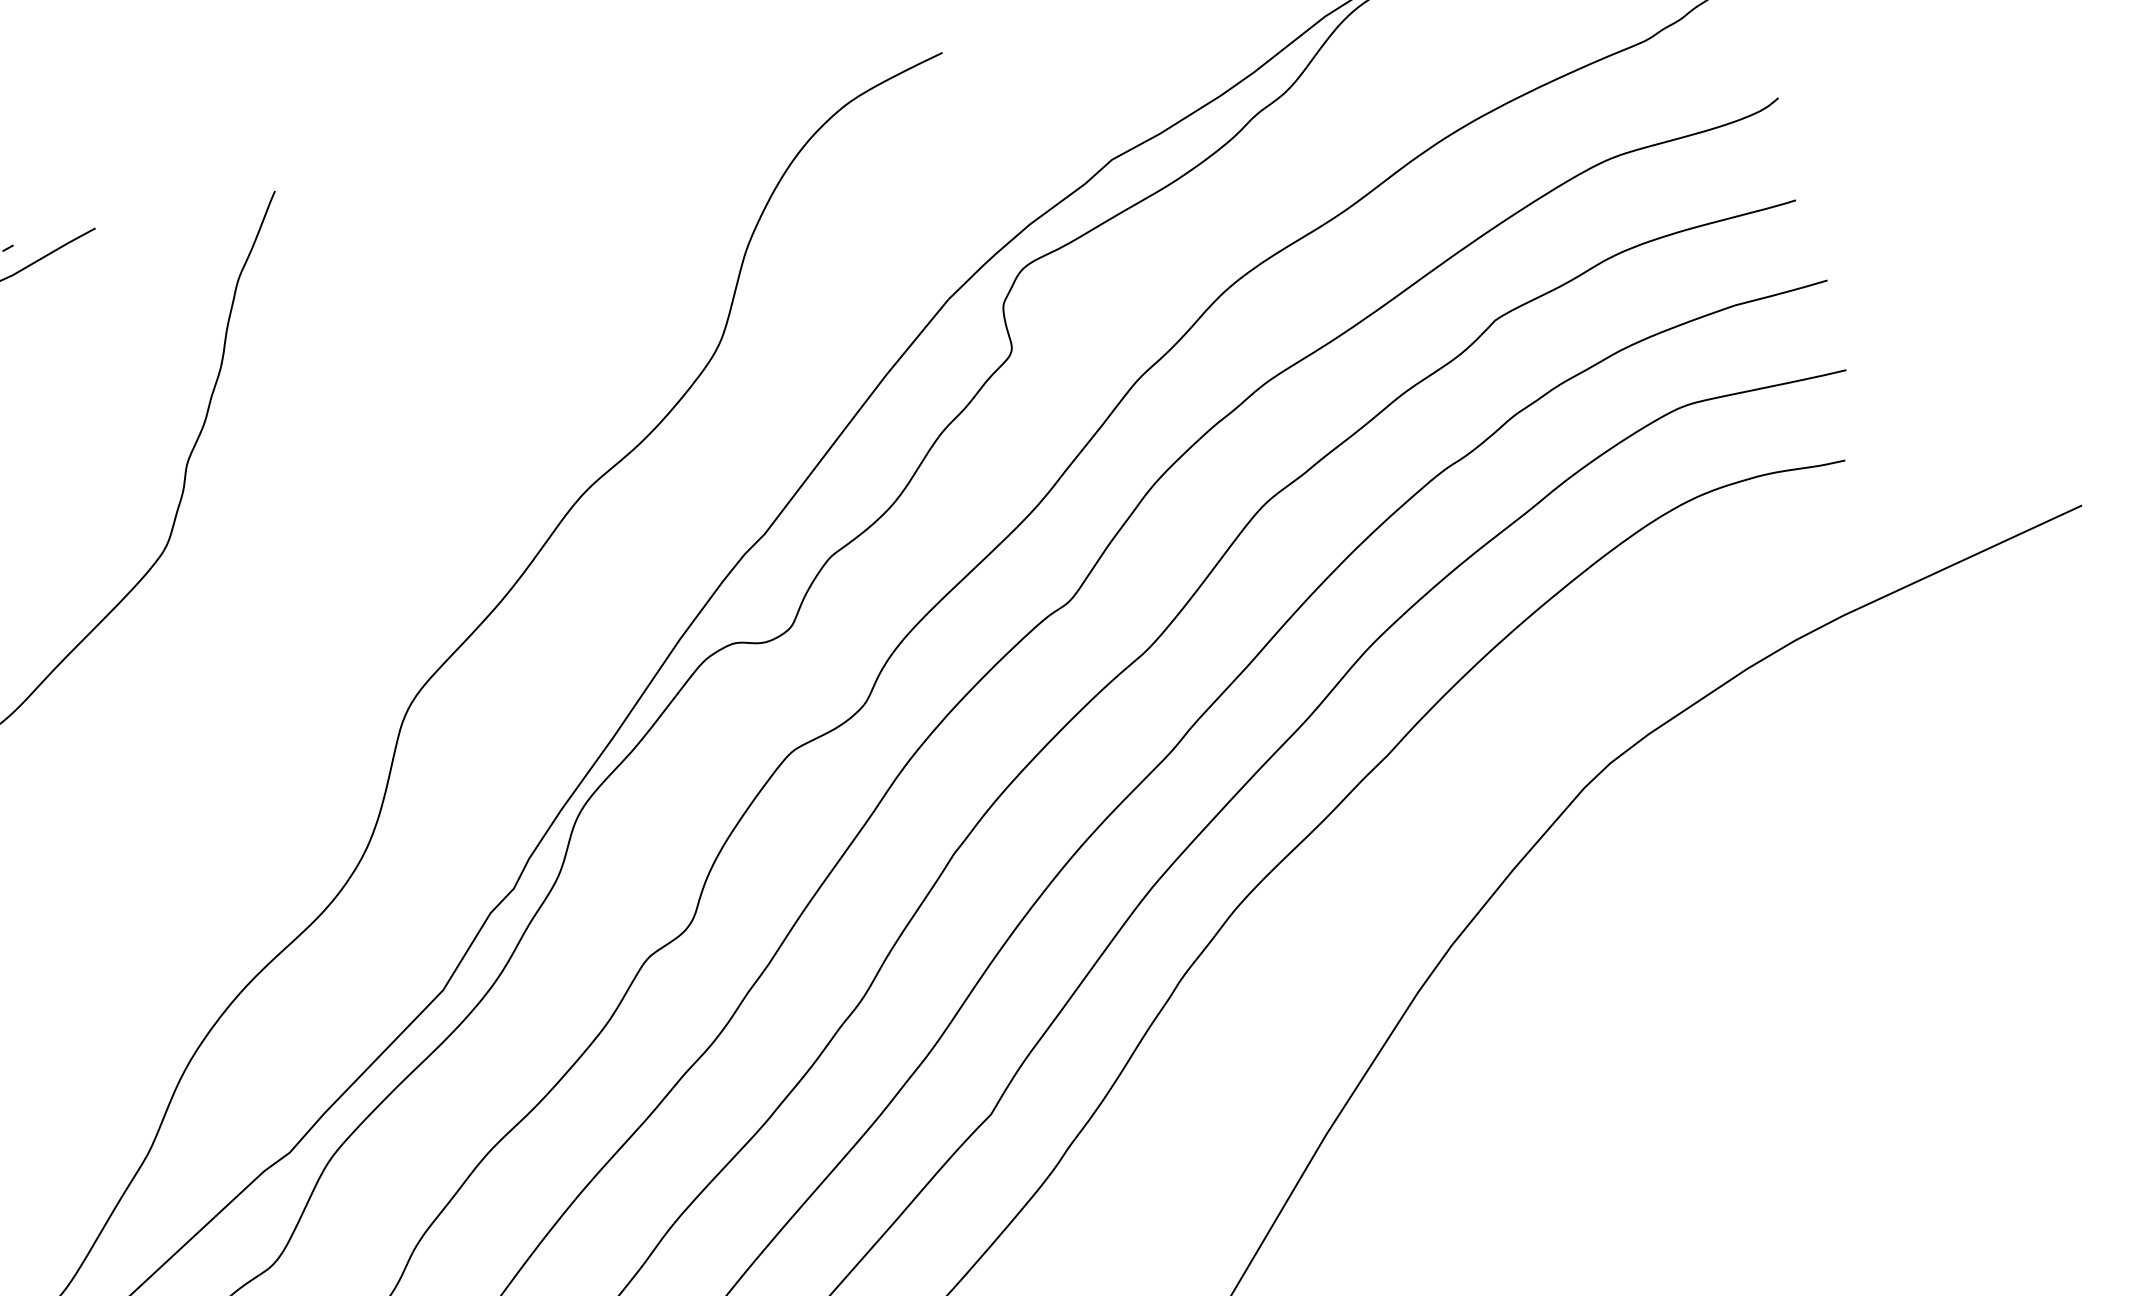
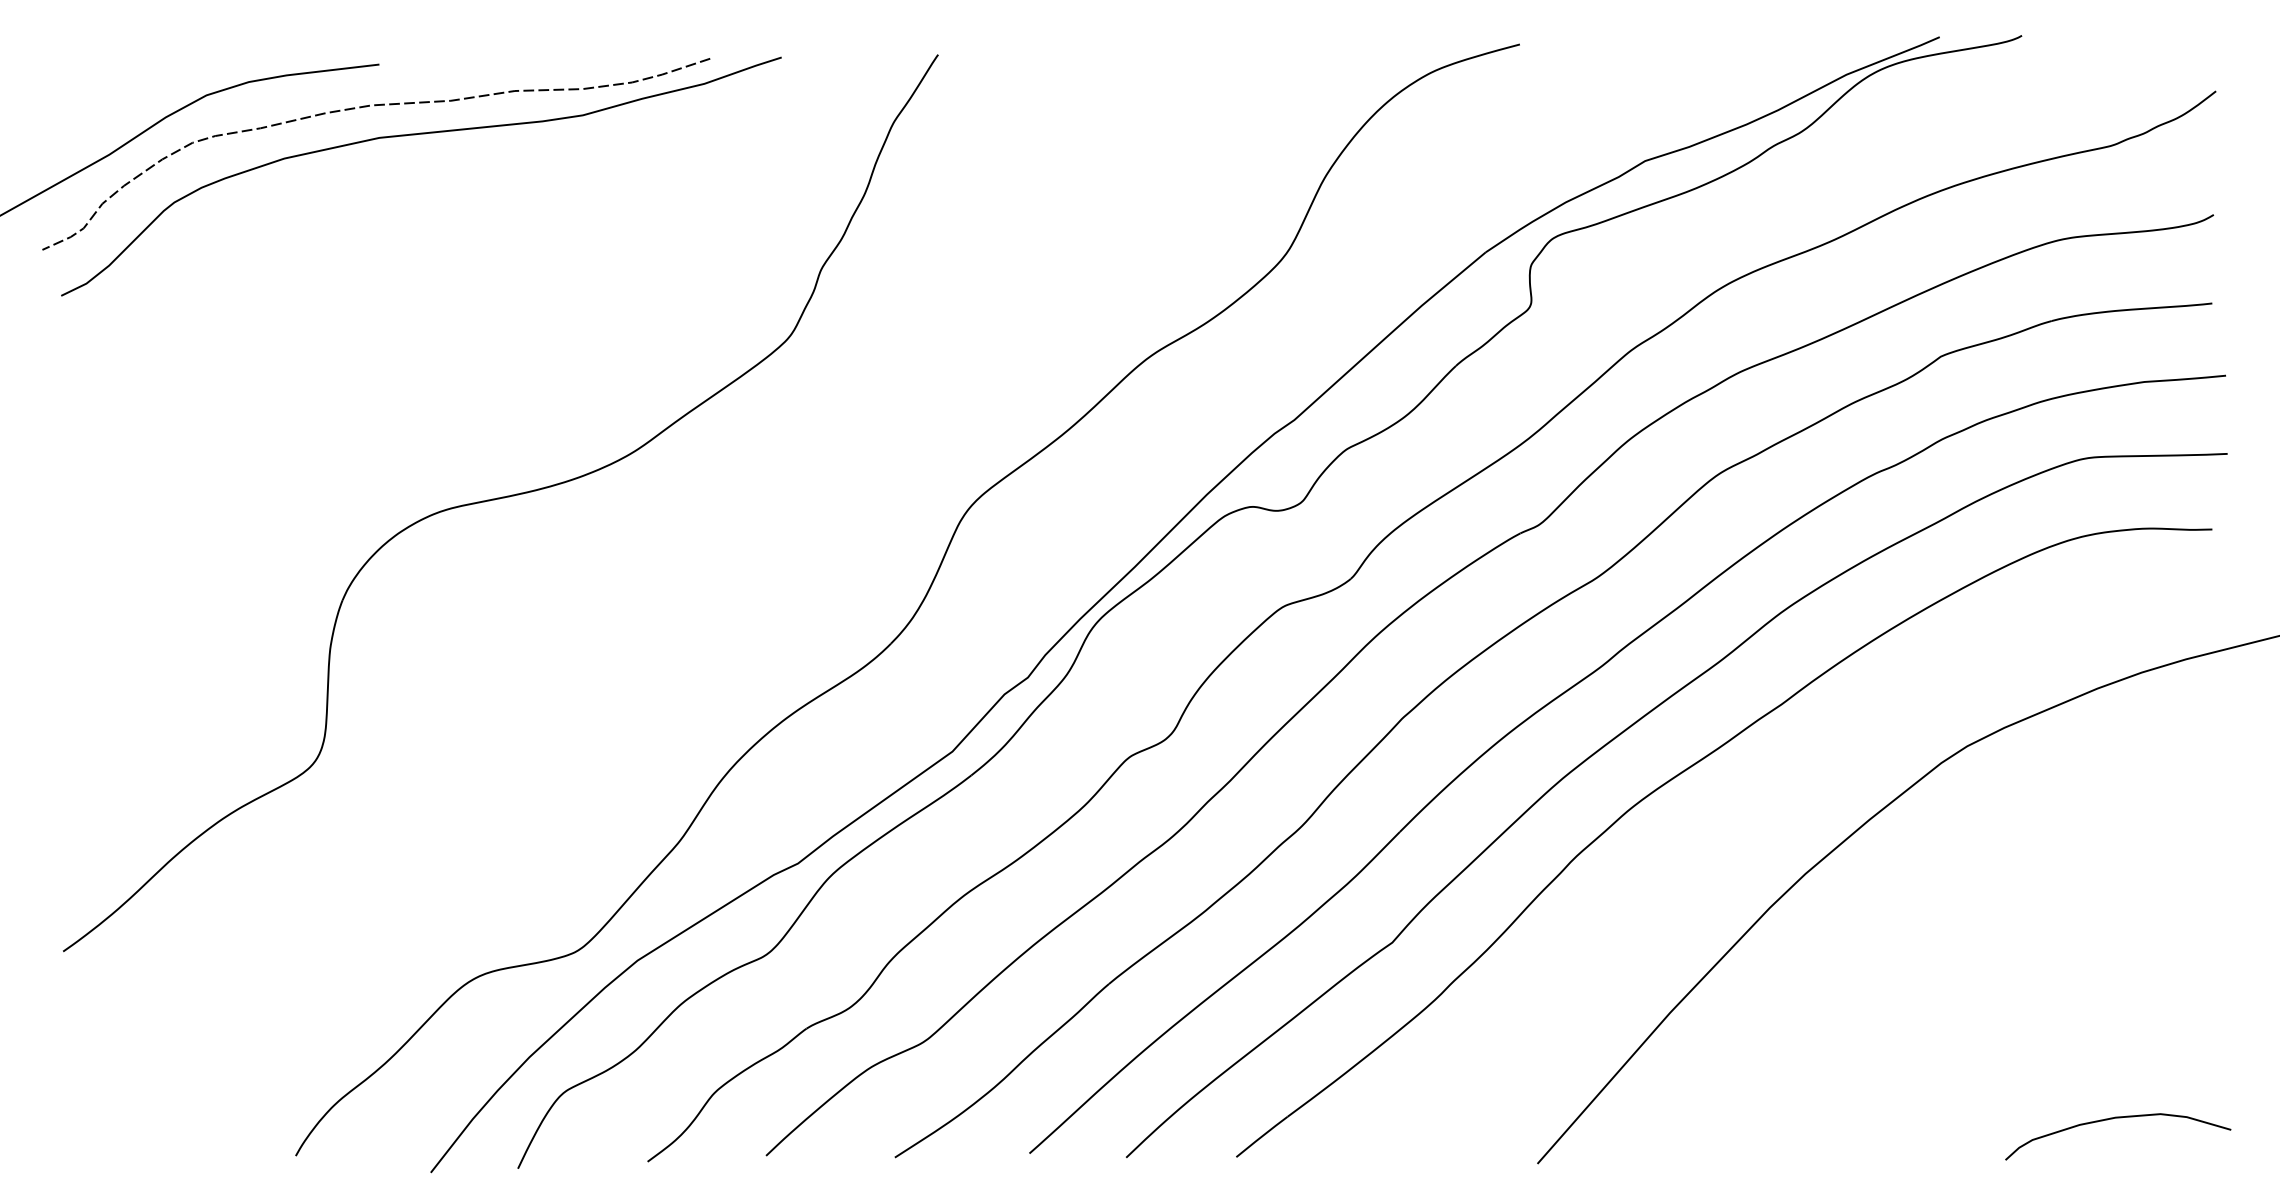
curve: (1865, 1159) -> (2118, 1118), added

